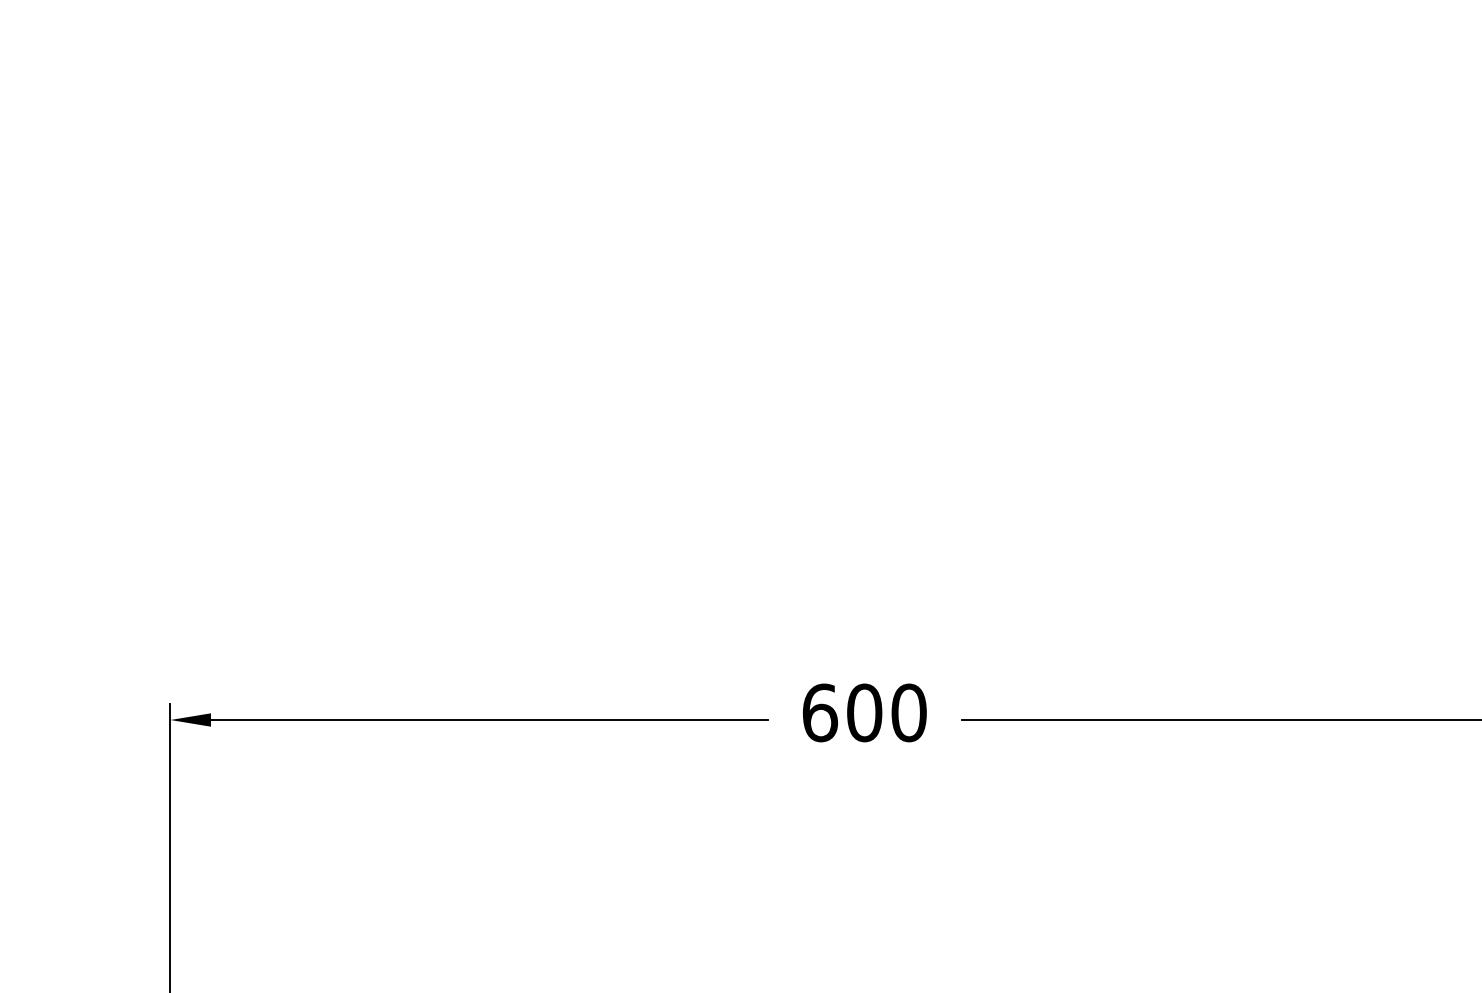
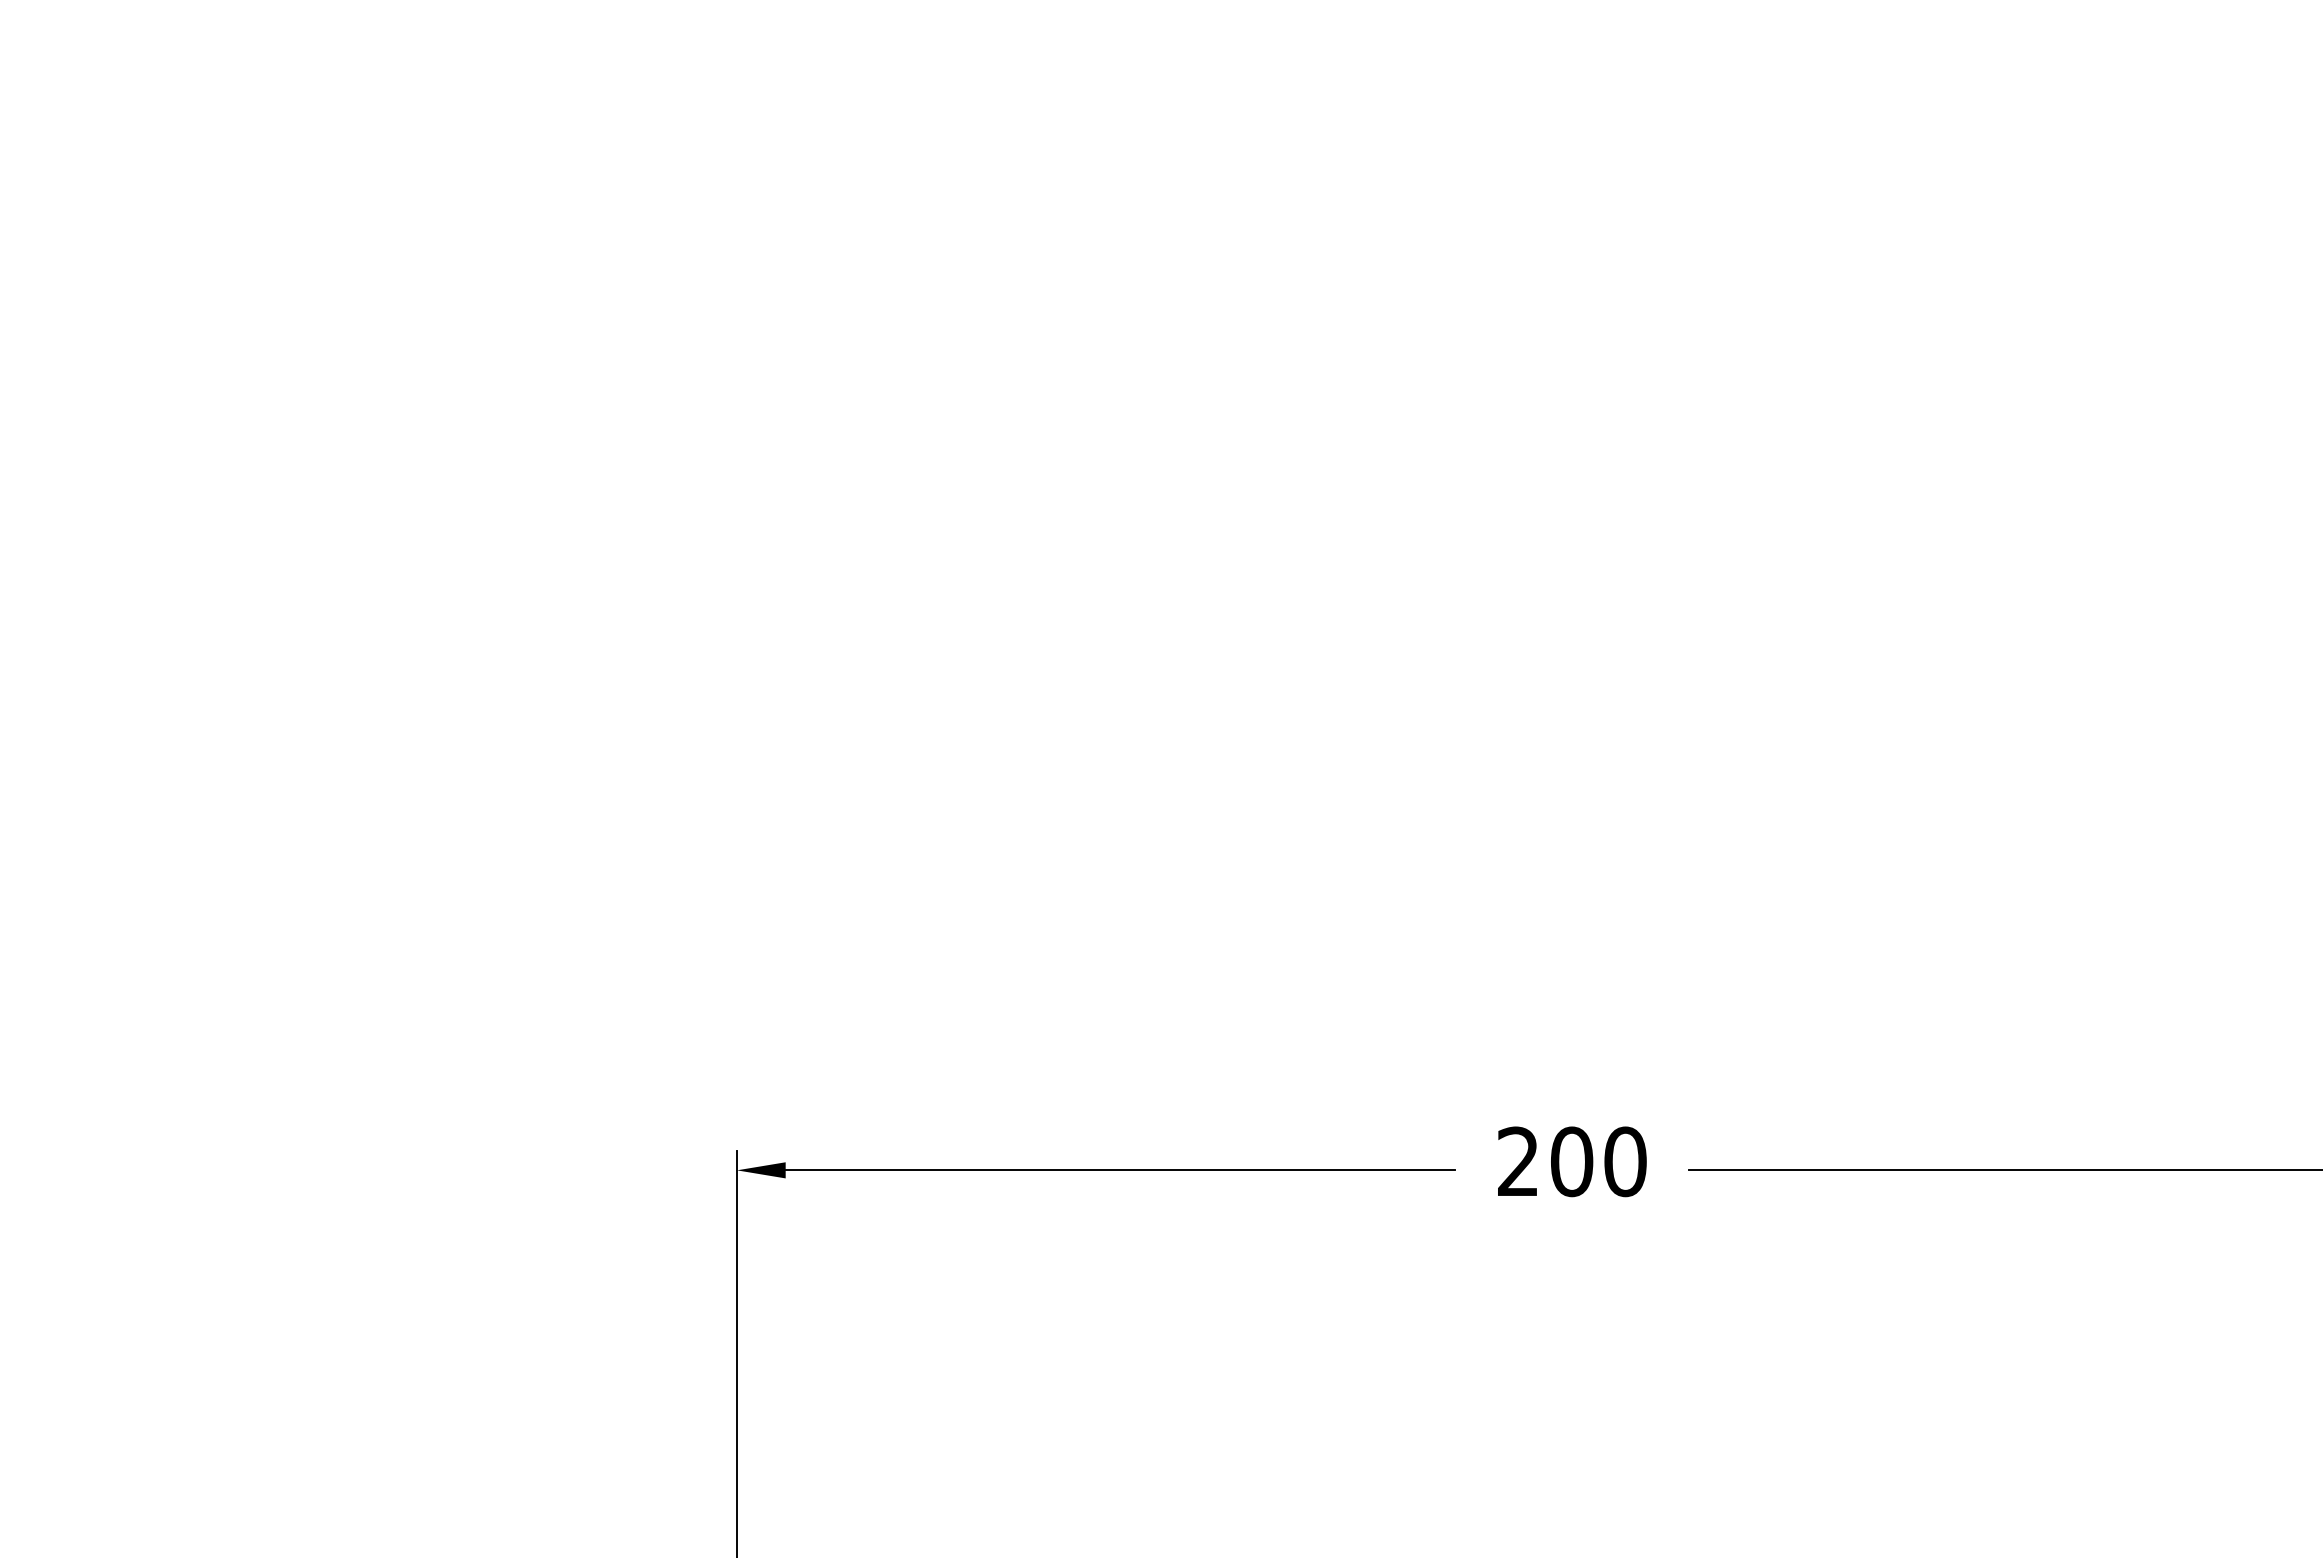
text: (820, 712) -> (1518, 1161), 600 -> 200

